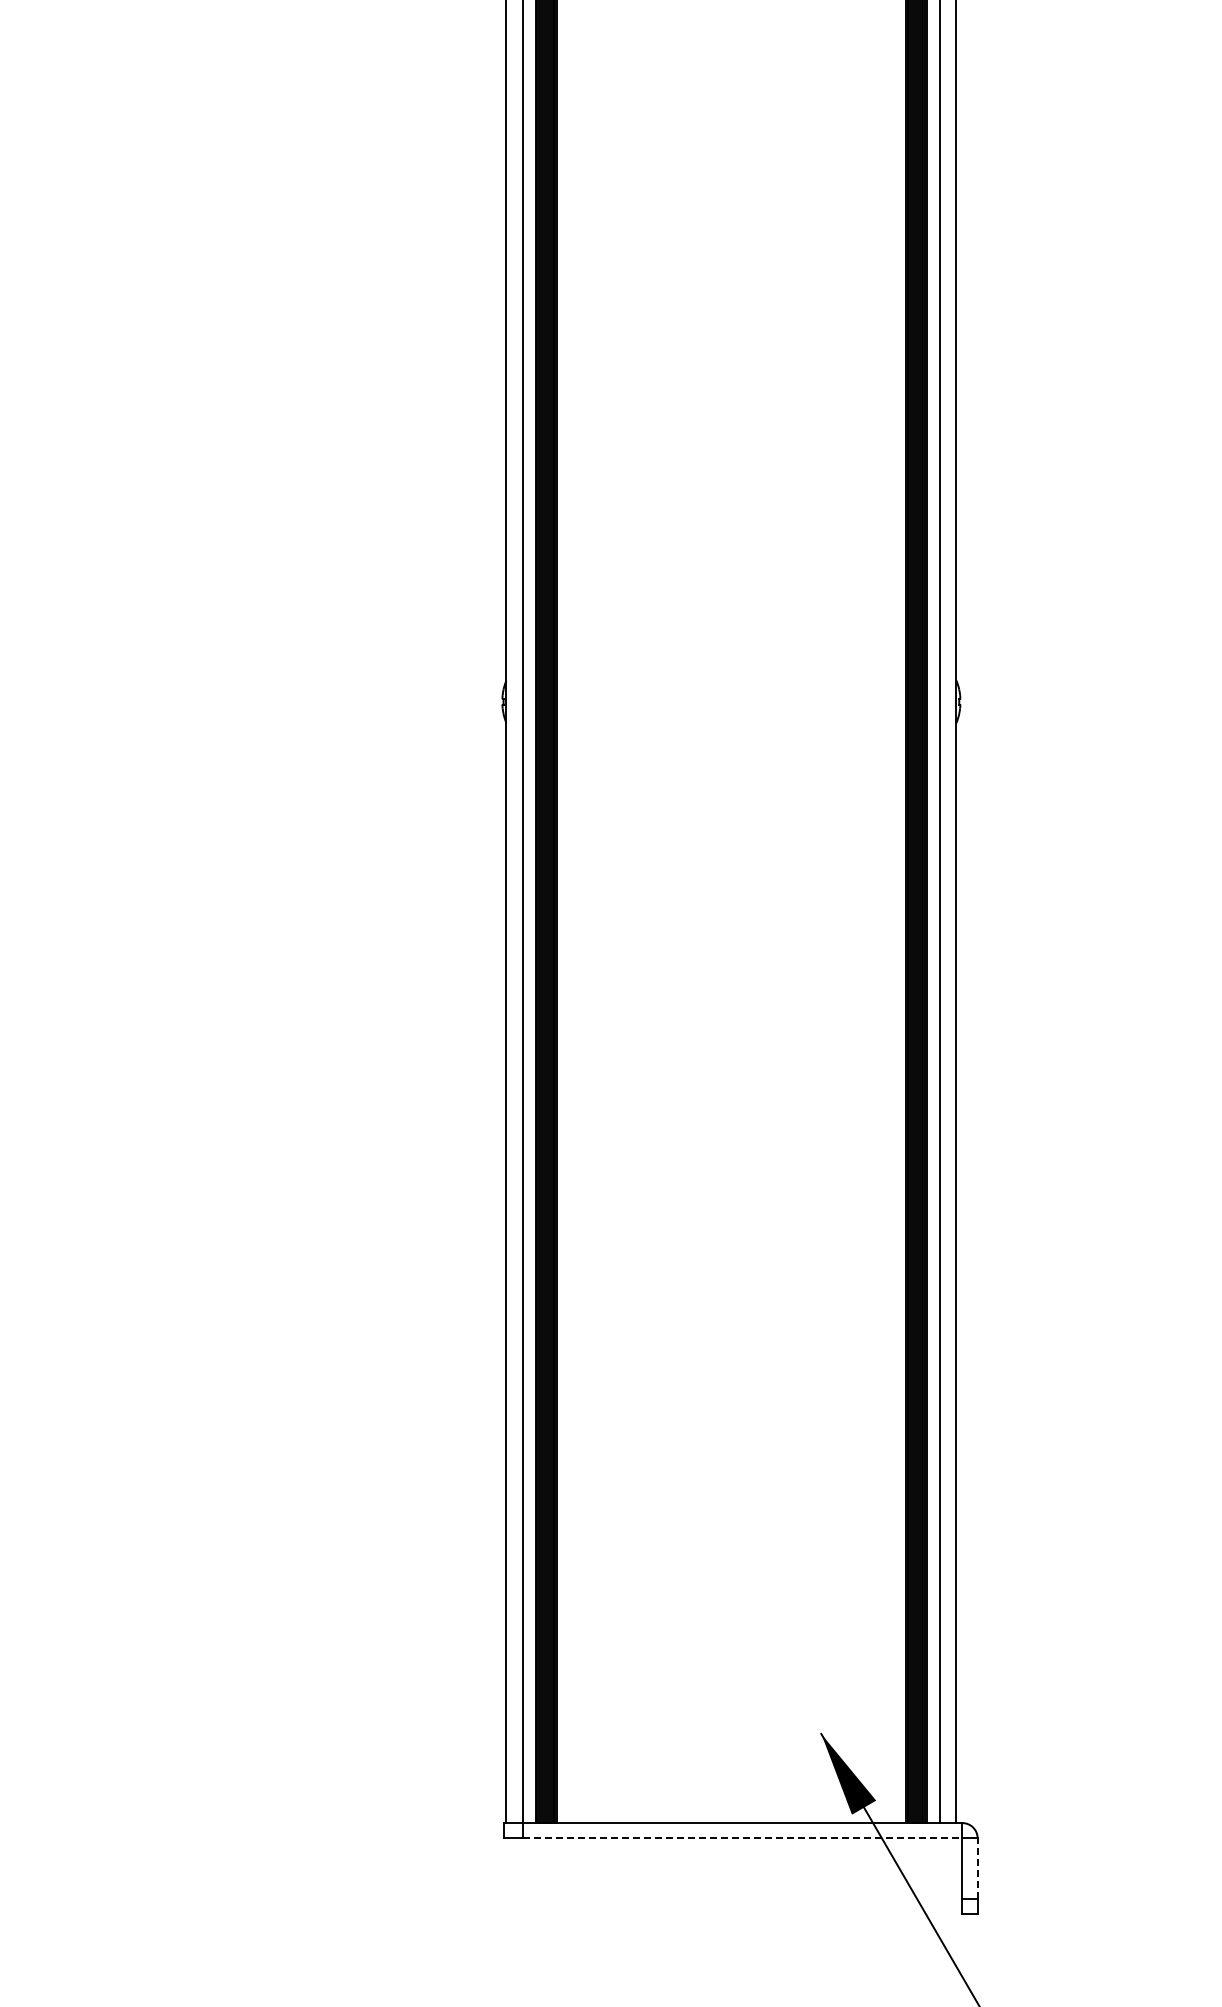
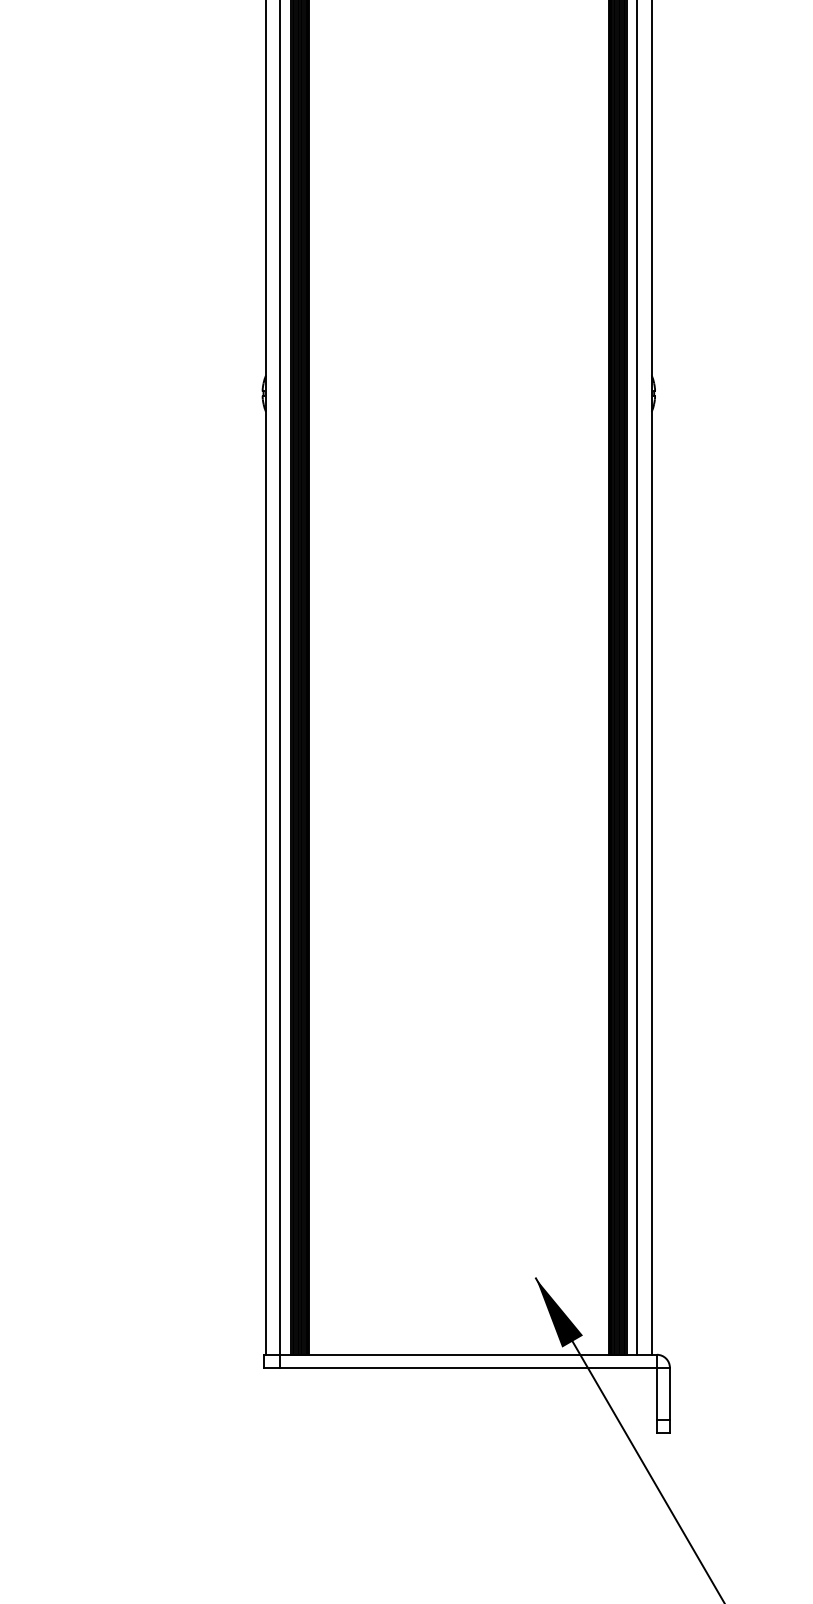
line: (742, 1838) -> (468, 1367), dashed -> solid
line: (977, 1868) -> (669, 1393), dashed -> solid

